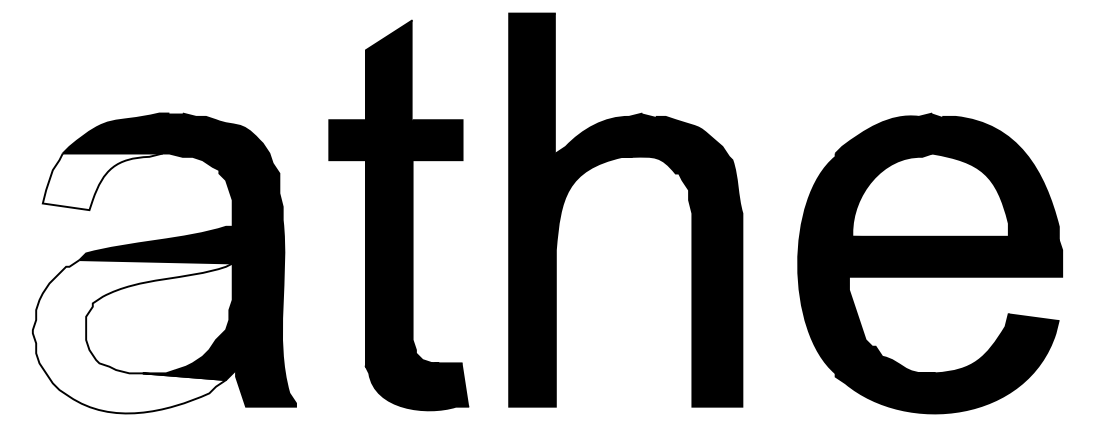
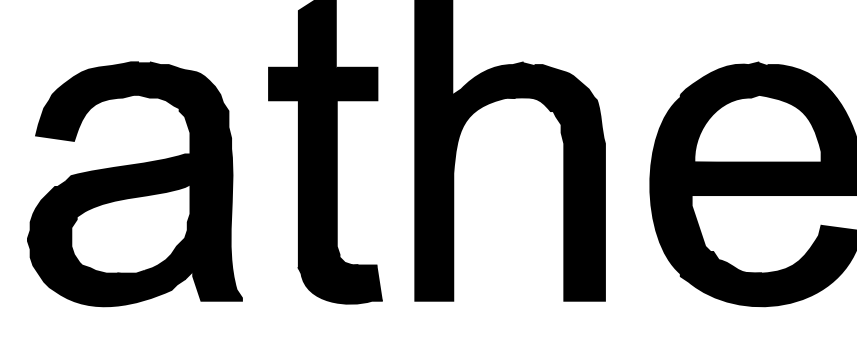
fill: (102, 181) -> (84, 117), added
fill: (132, 336) -> (109, 243), added

